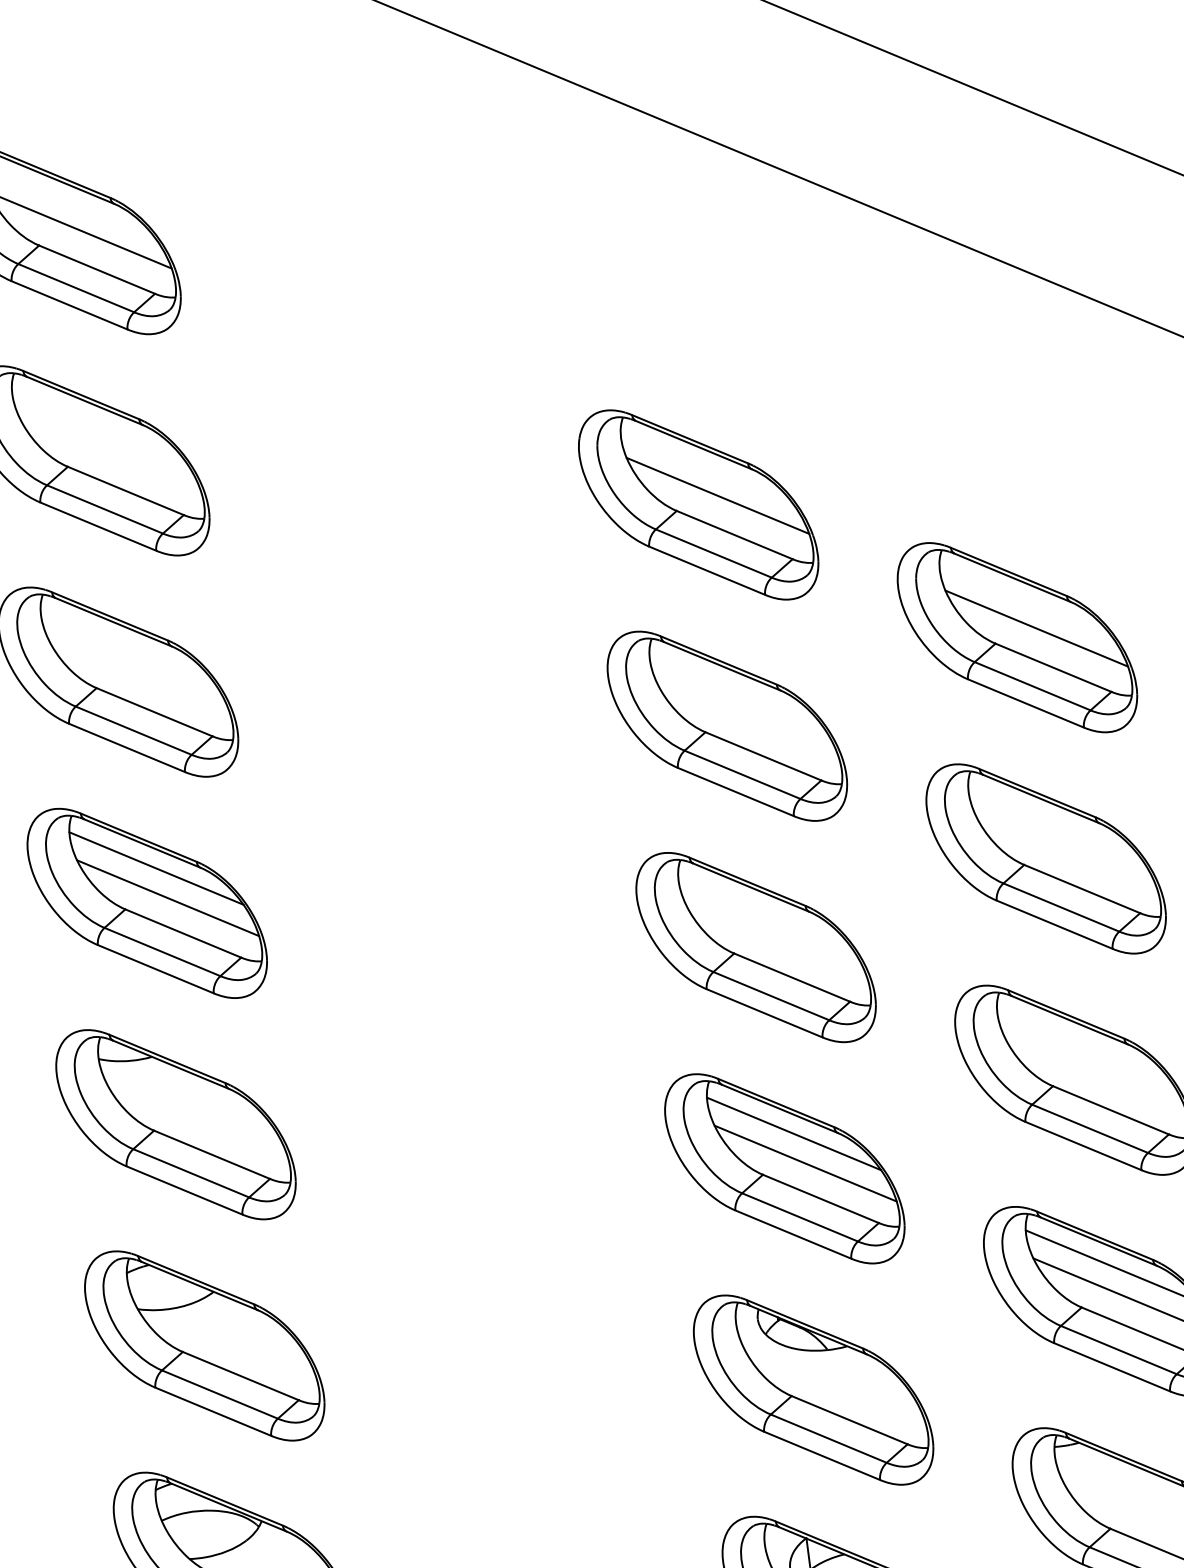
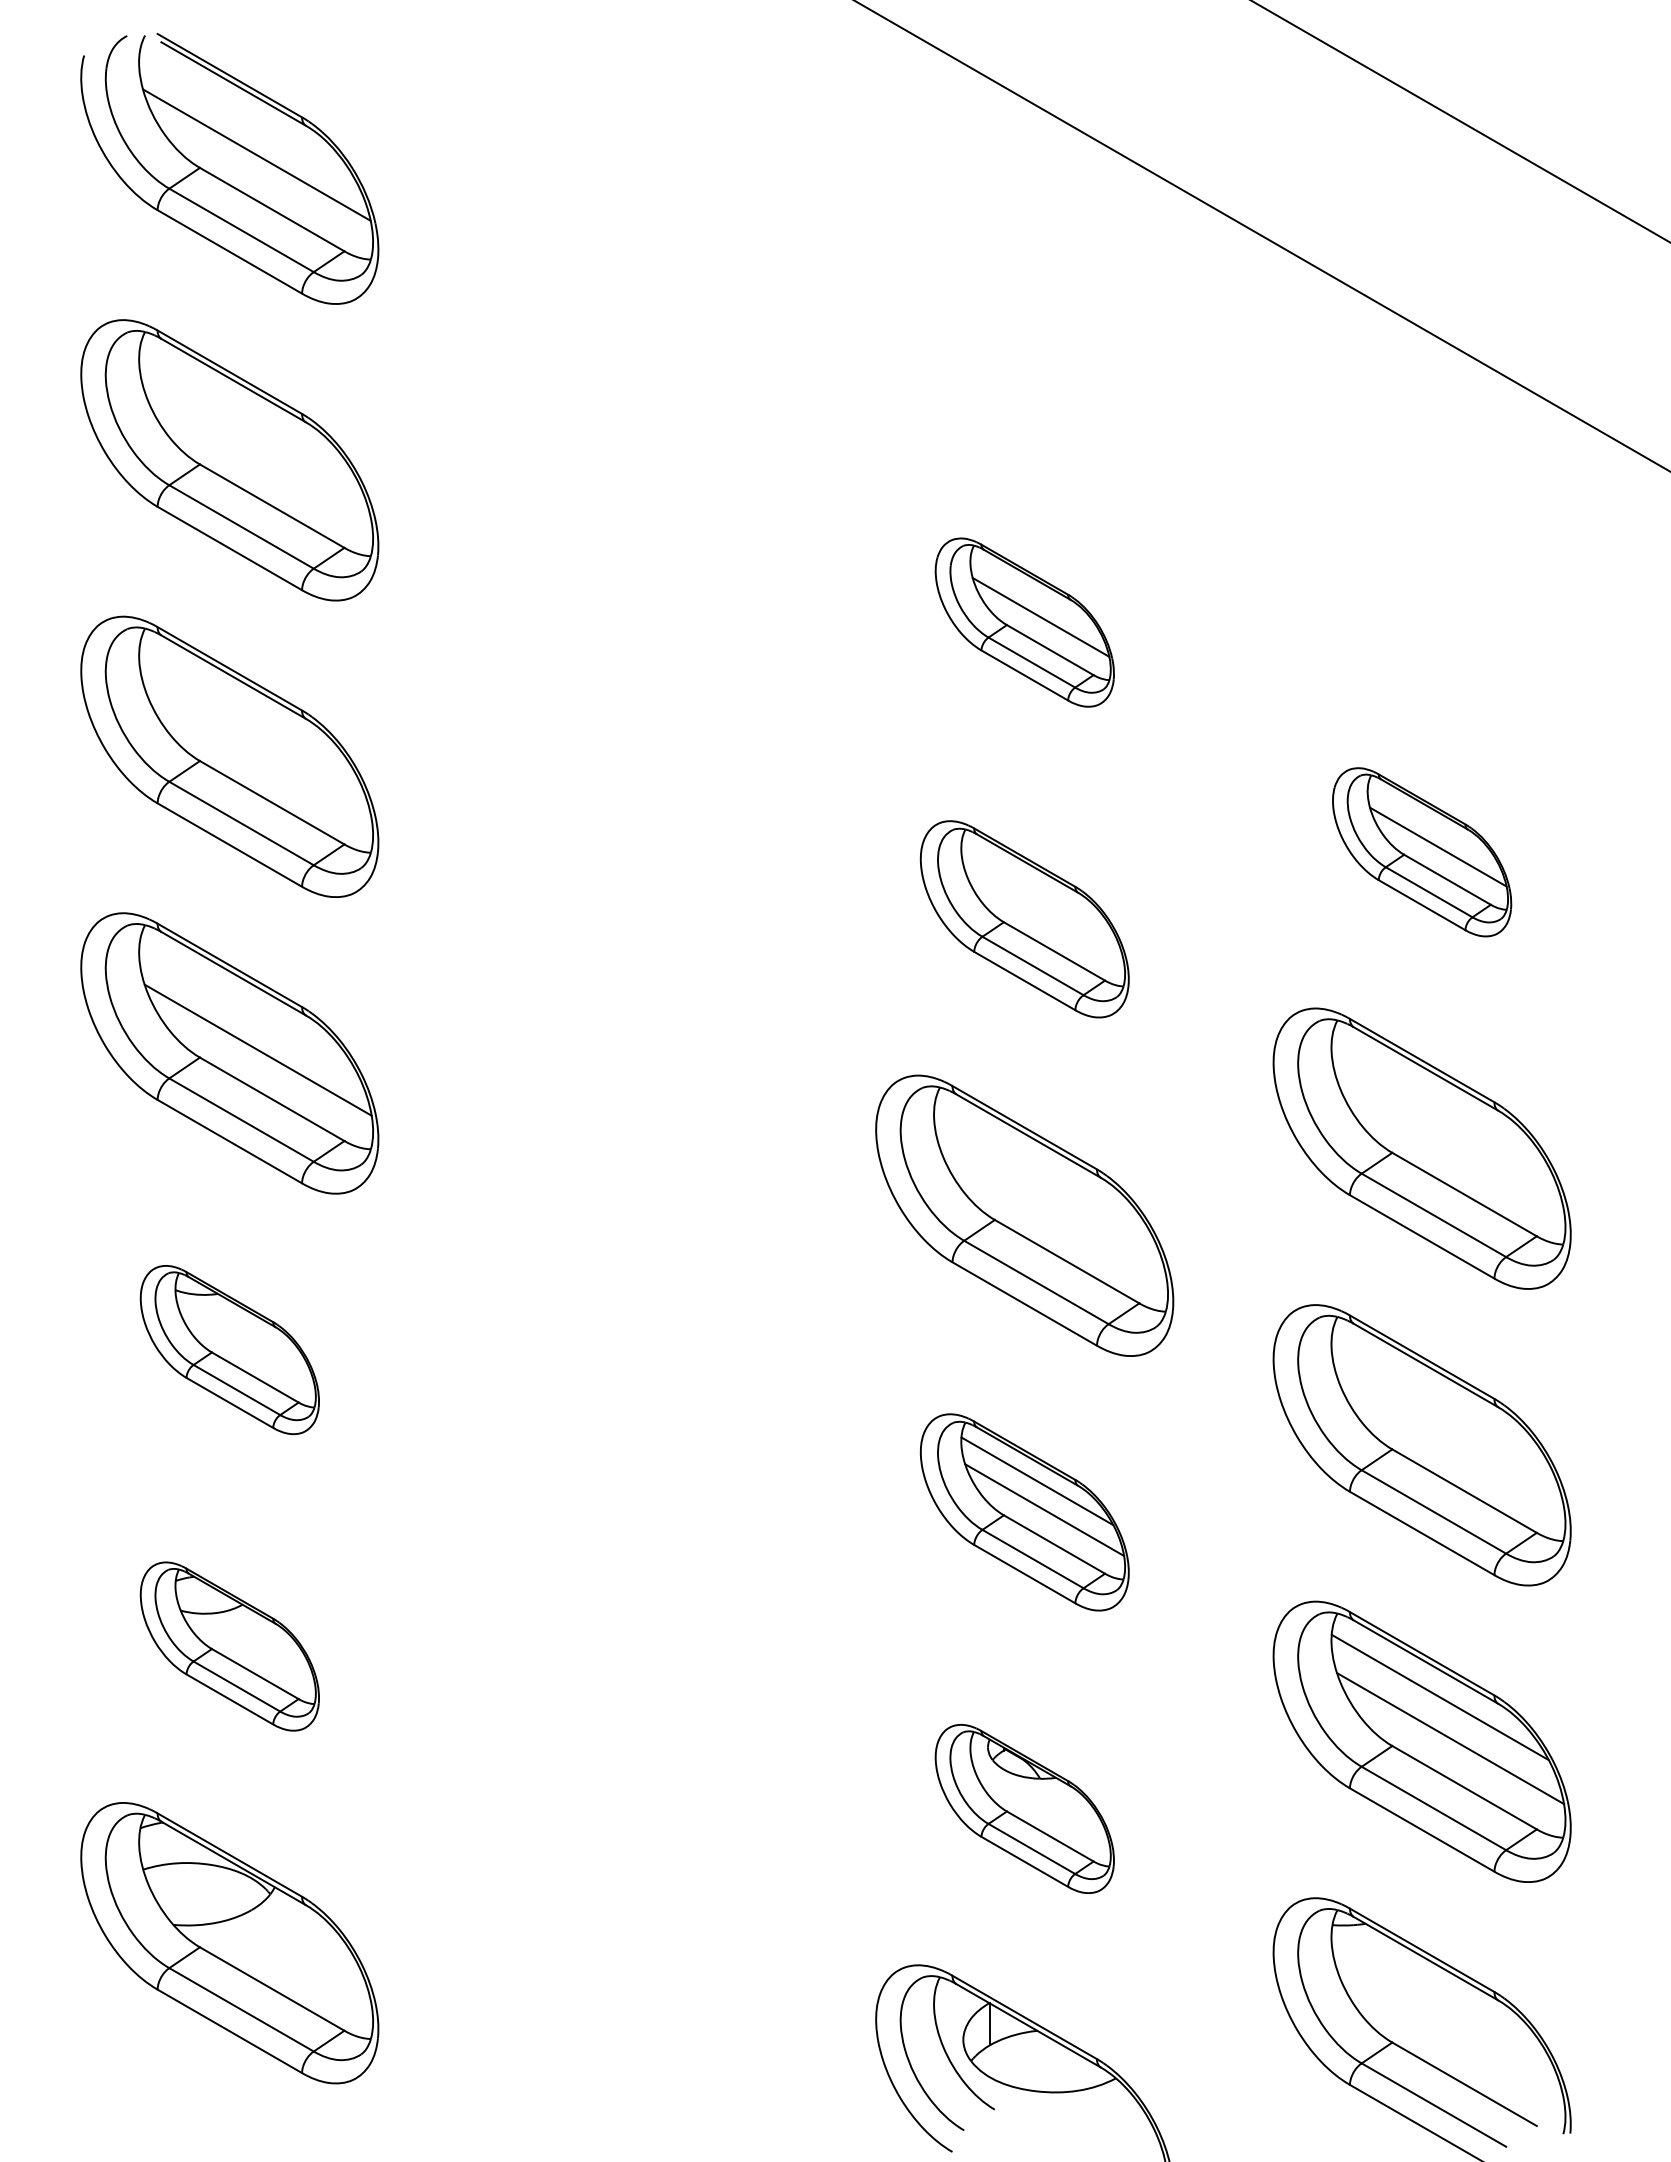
part: (698, 504) -> (1024, 622), size x0.6
part: (1016, 637) -> (1421, 852), size x0.6
part: (727, 726) -> (1024, 919), size x0.7
line: (156, 868) -> (247, 1008), removed
part: (175, 1124) -> (229, 1349), size x0.6
part: (784, 1168) -> (1024, 1512), size x0.7
part: (204, 1345) -> (229, 1646), size x0.6
part: (813, 1389) -> (1024, 1808), size x0.6

